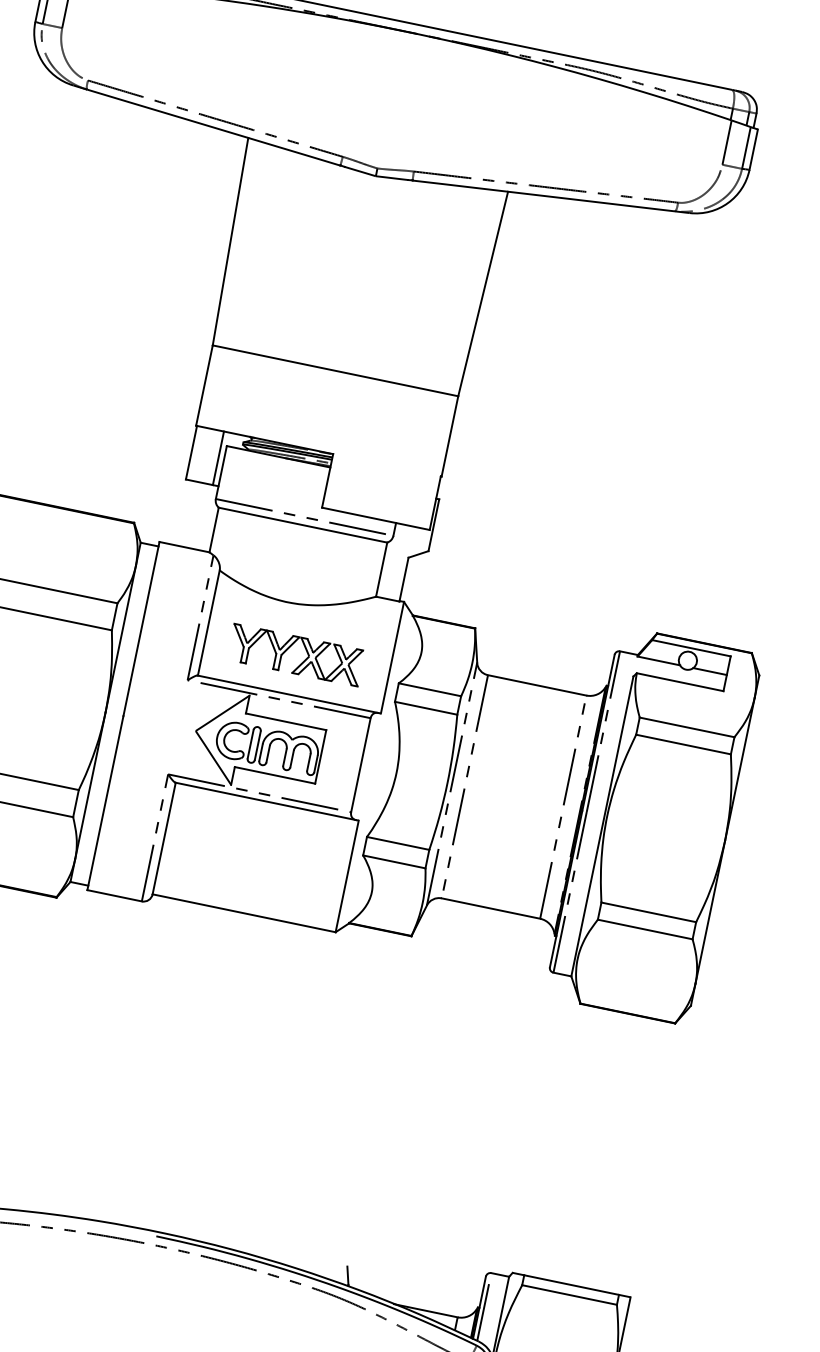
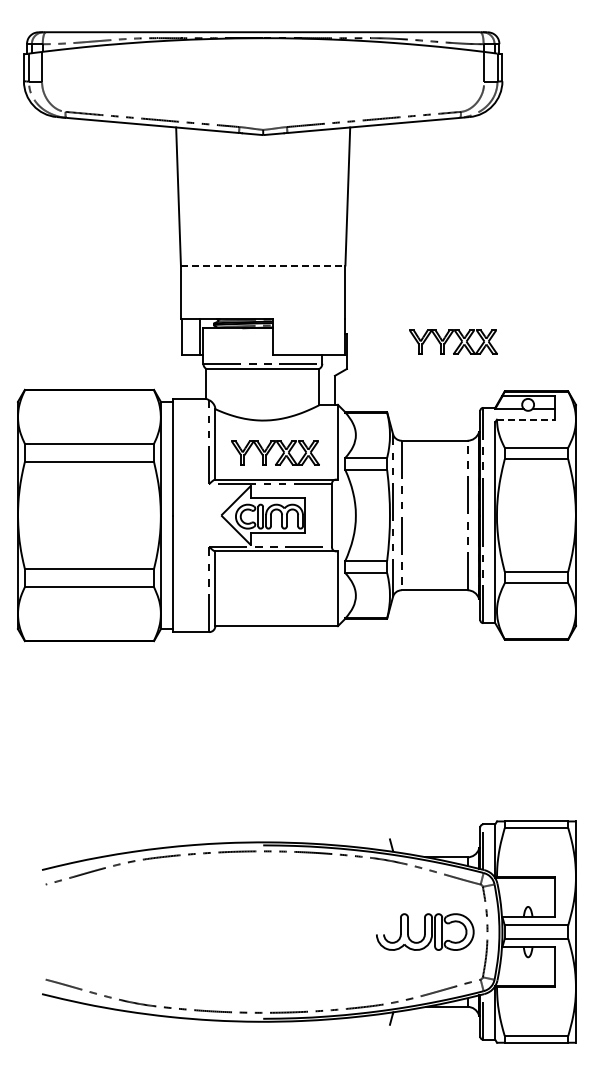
line: (336, 370) -> (263, 265), solid -> dashed
part: (596, 543) -> (453, 341), added
line: (680, 682) -> (526, 419), solid -> dashed

